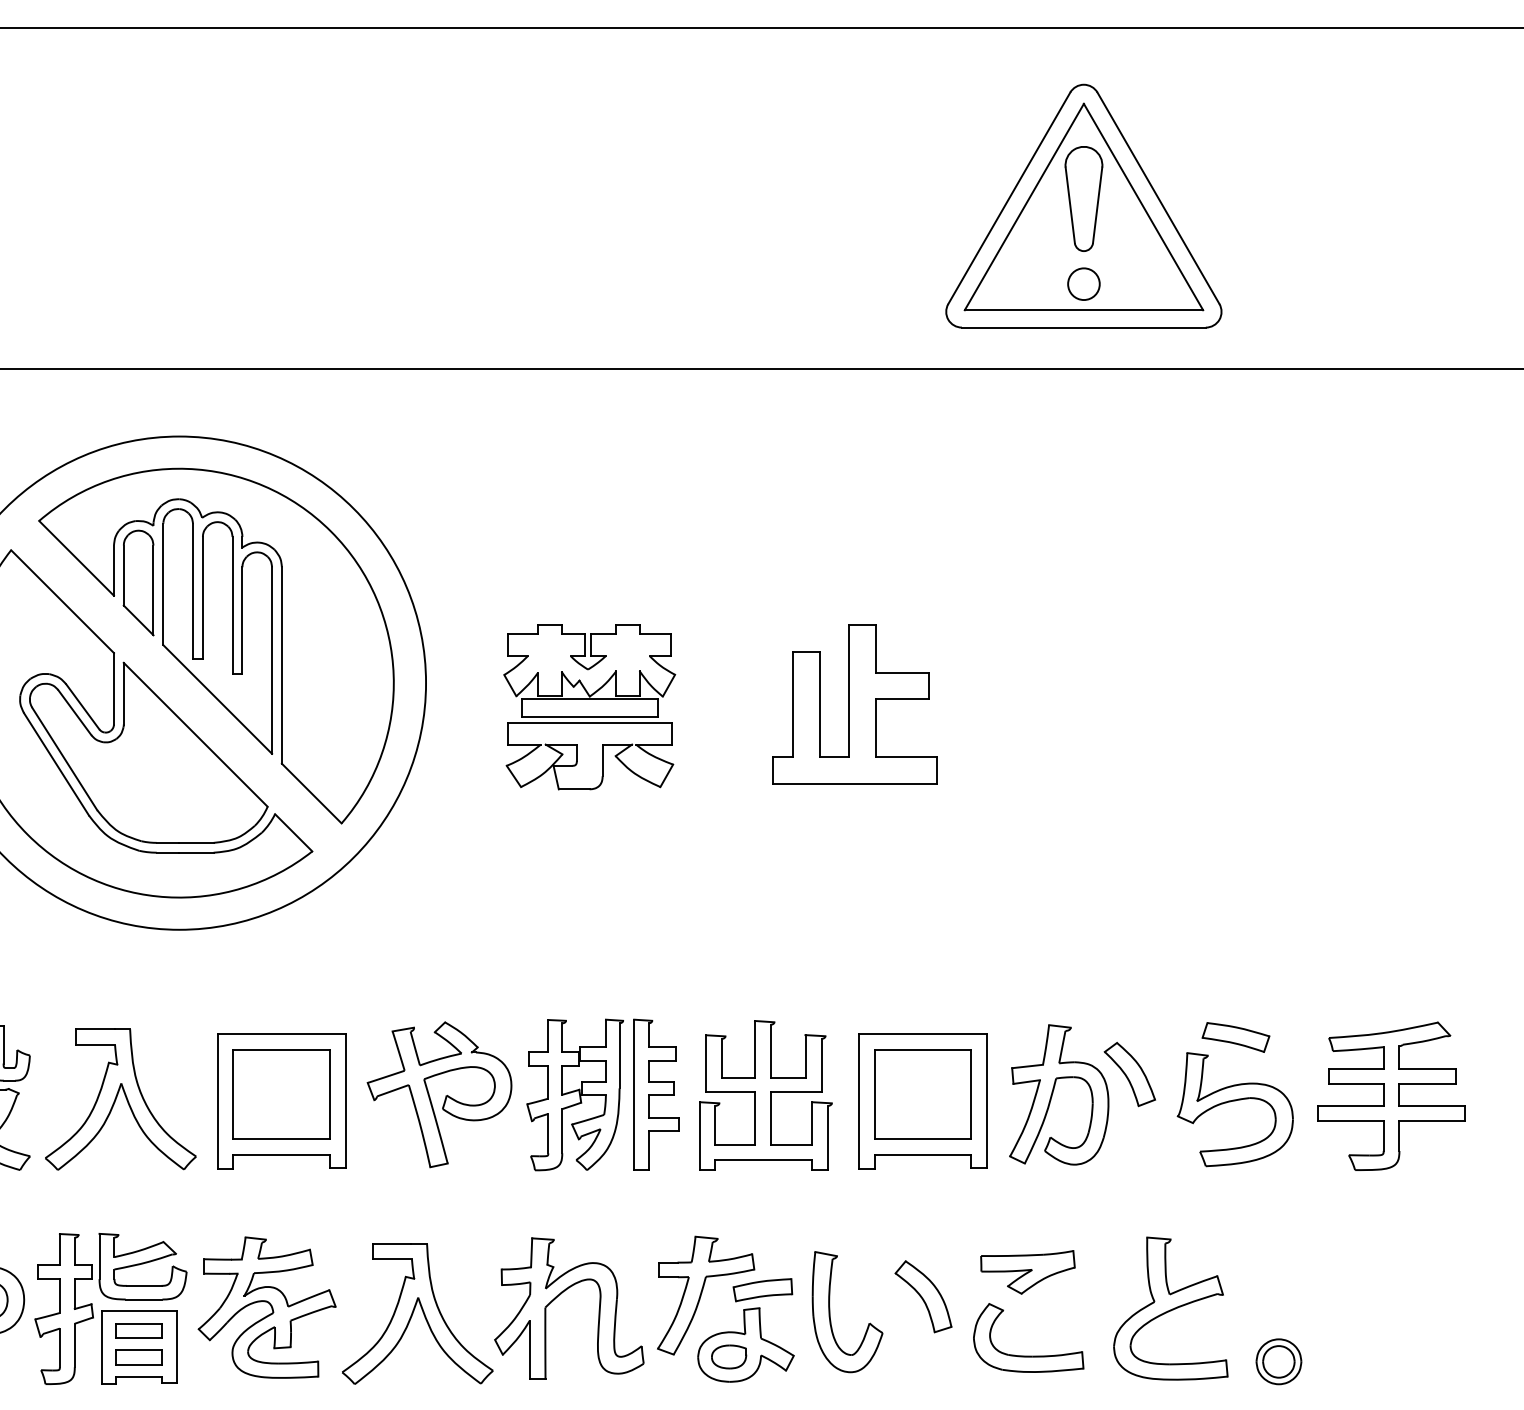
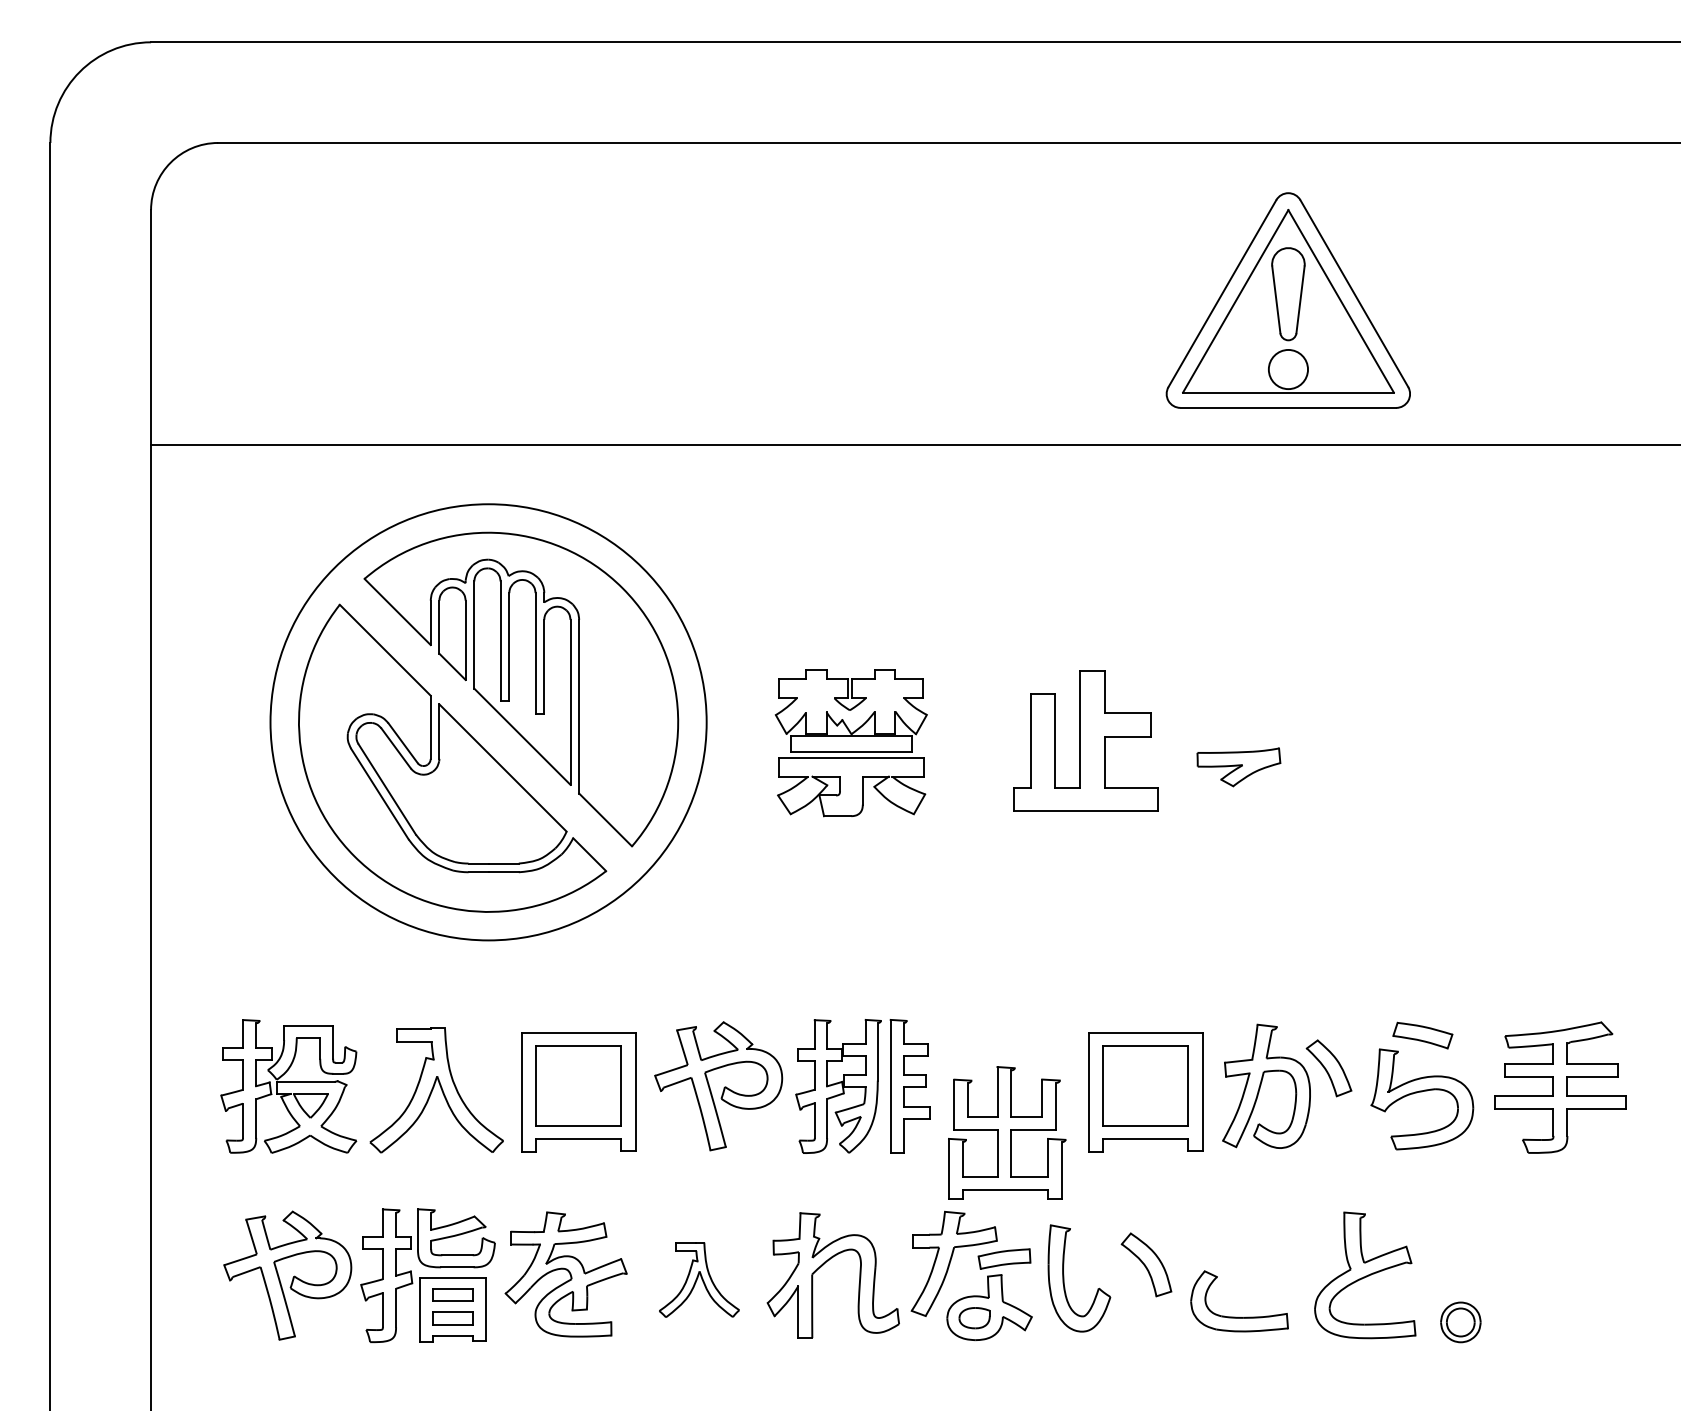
circle: (1084, 284) -> (1288, 369), size x1.4
part: (766, 1095) -> (1007, 1132), moved
part: (1027, 1272) -> (1238, 767), moved
part: (417, 1313) -> (699, 1279), size x0.6

